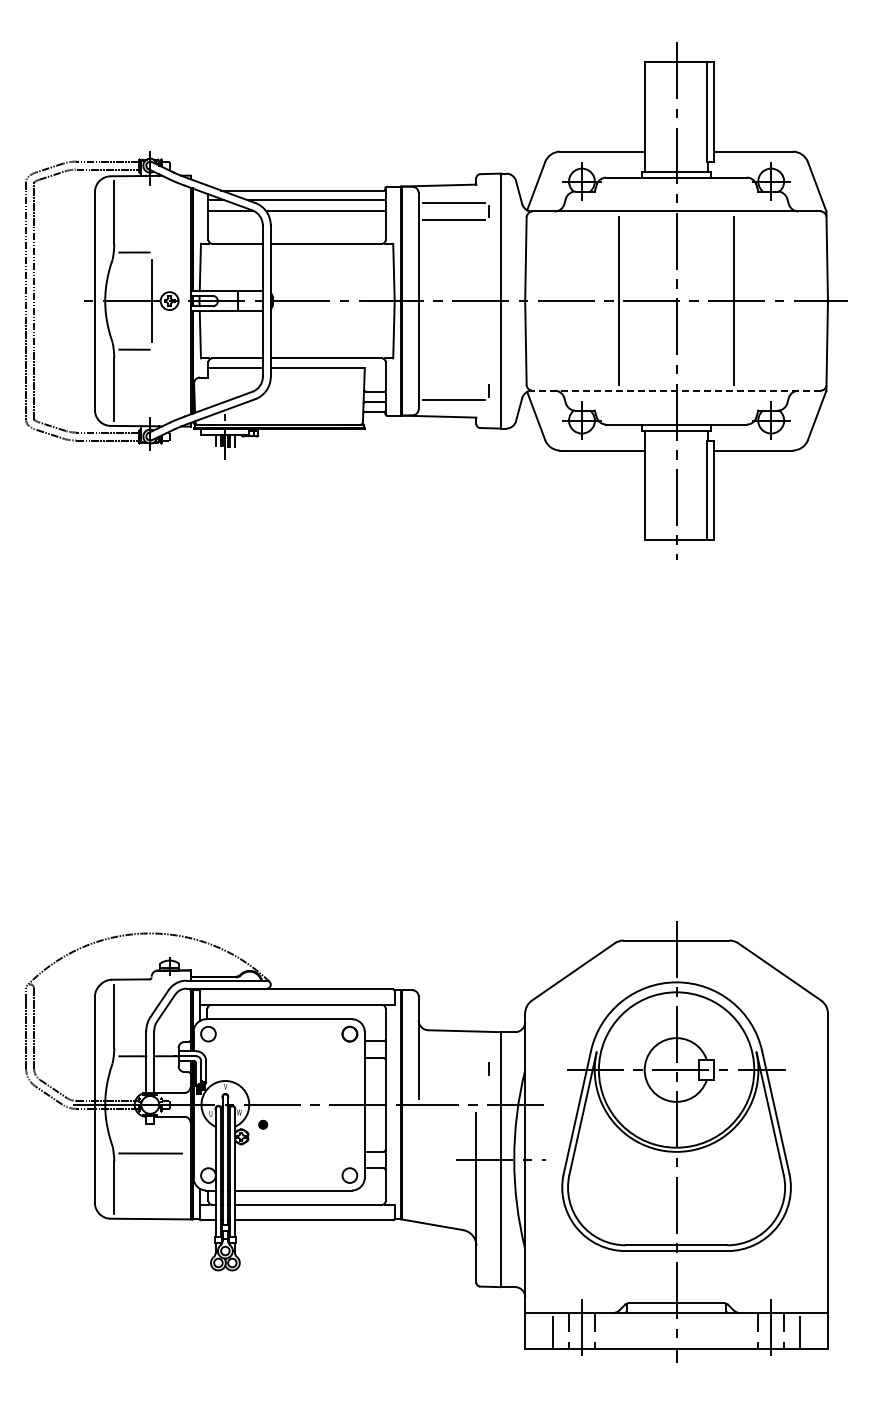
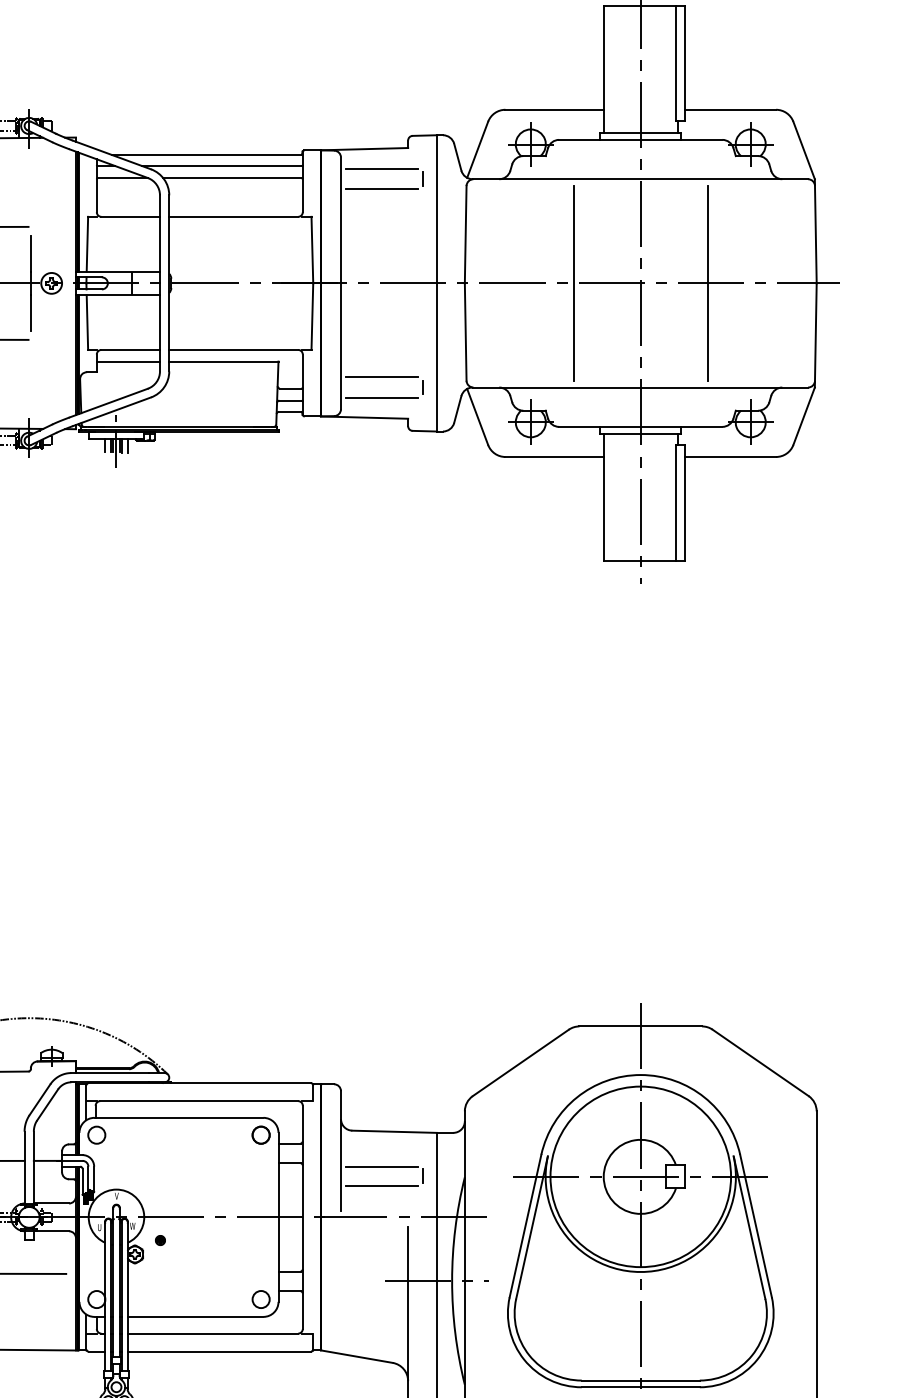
line: (453, 381) -> (381, 376), added
line: (675, 390) -> (639, 387), dashed -> solid
line: (453, 1061) -> (381, 1166), added
line: (453, 1077) -> (381, 1185), added

